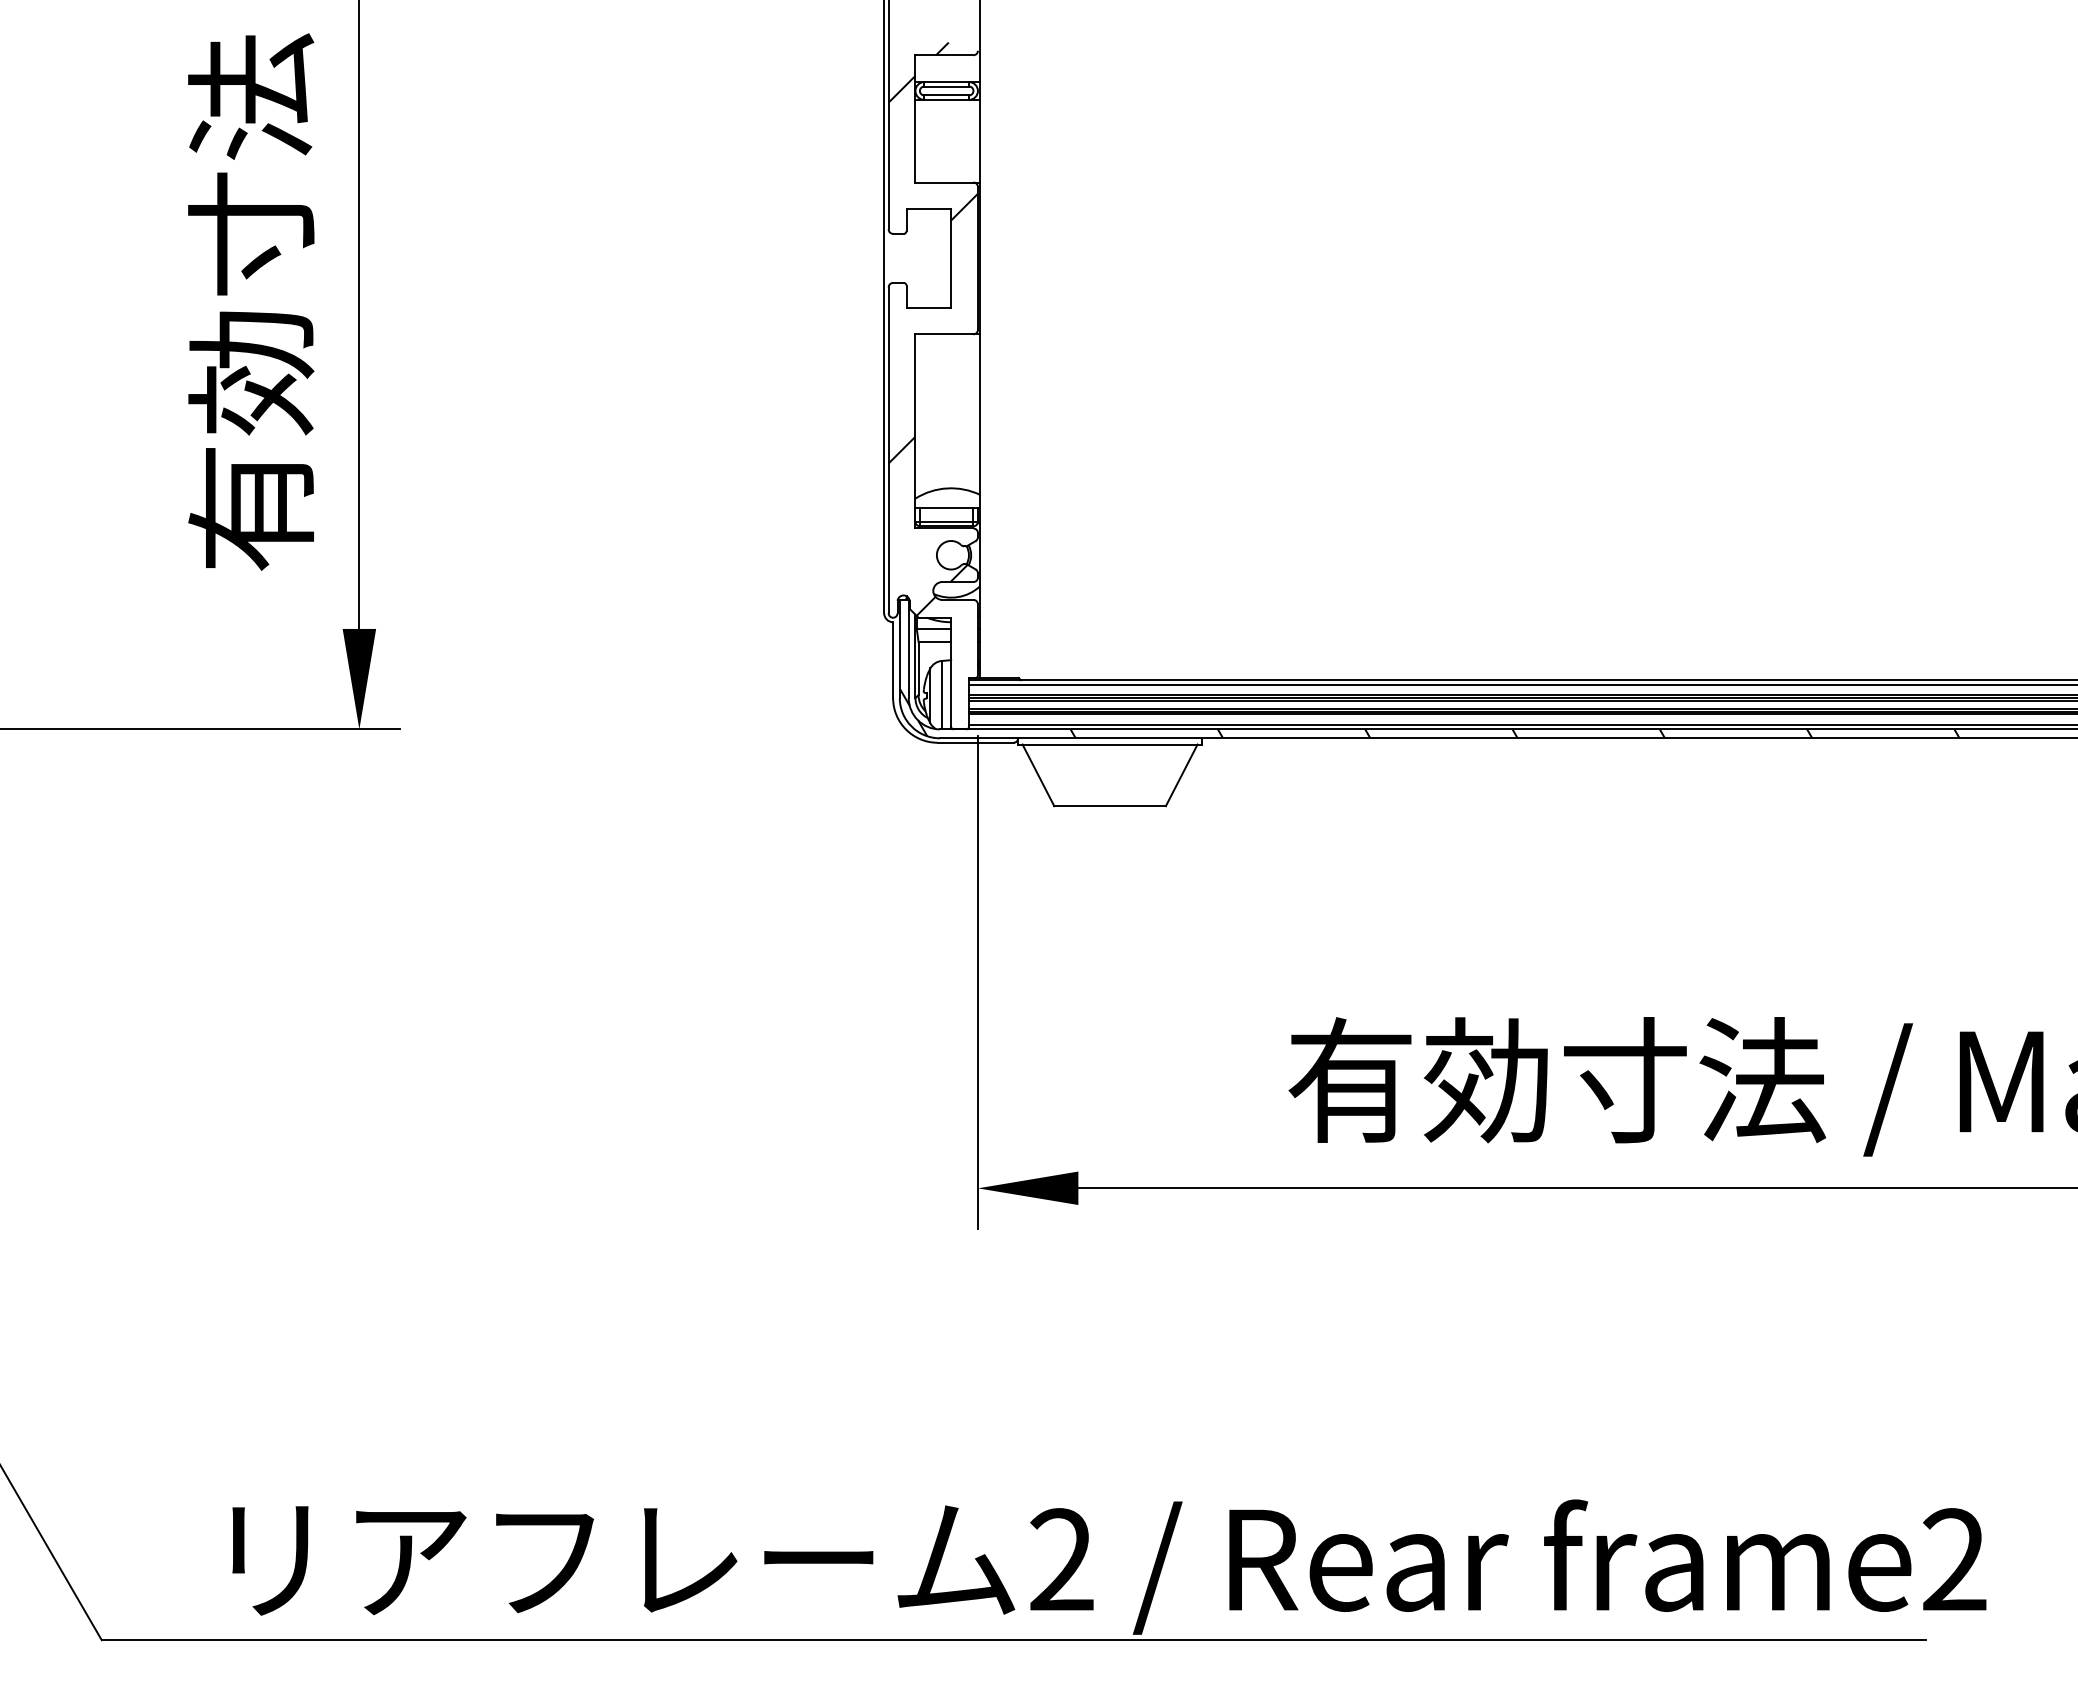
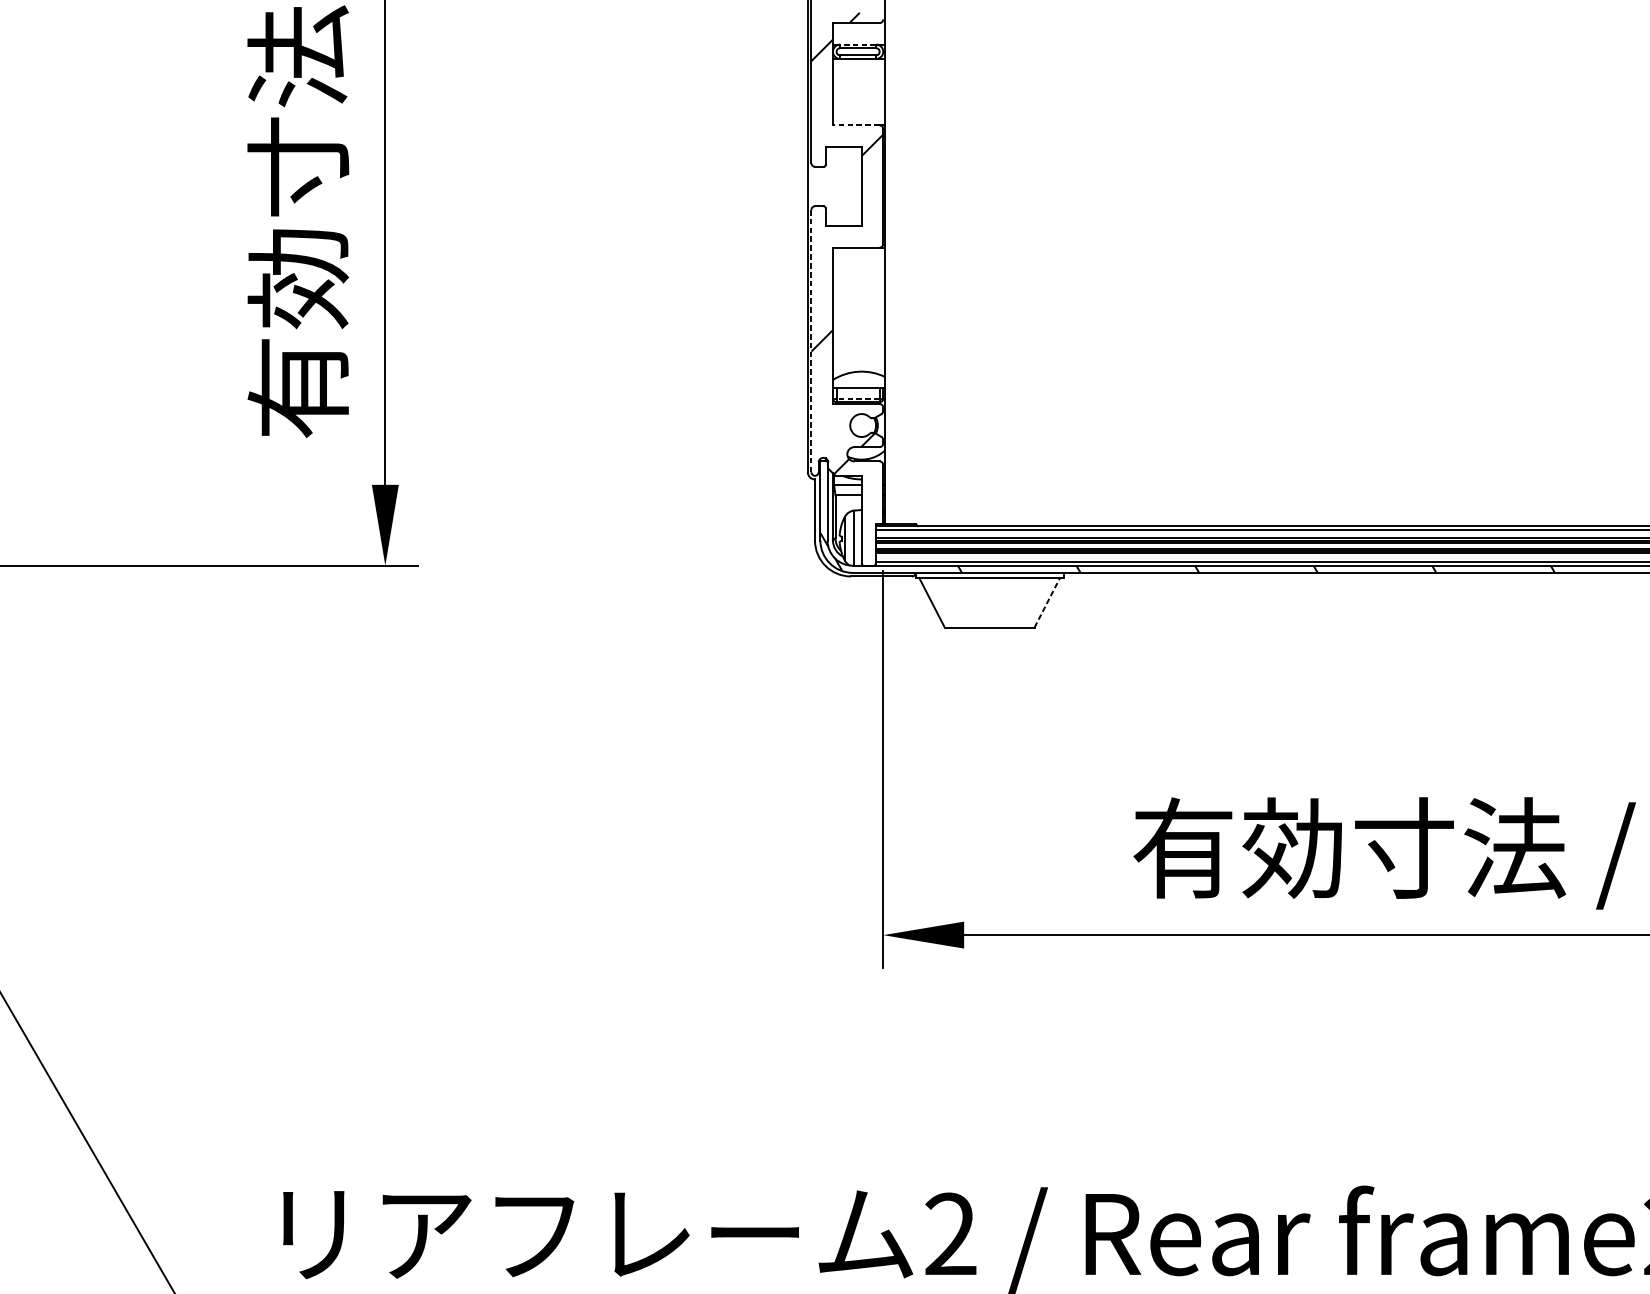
line: (946, 82) -> (857, 44), solid -> dashed
line: (943, 182) -> (855, 125), solid -> dashed
line: (888, 450) -> (811, 341), solid -> dashed
line: (946, 521) -> (857, 398), solid -> dashed
line: (1181, 775) -> (1047, 602), solid -> dashed

